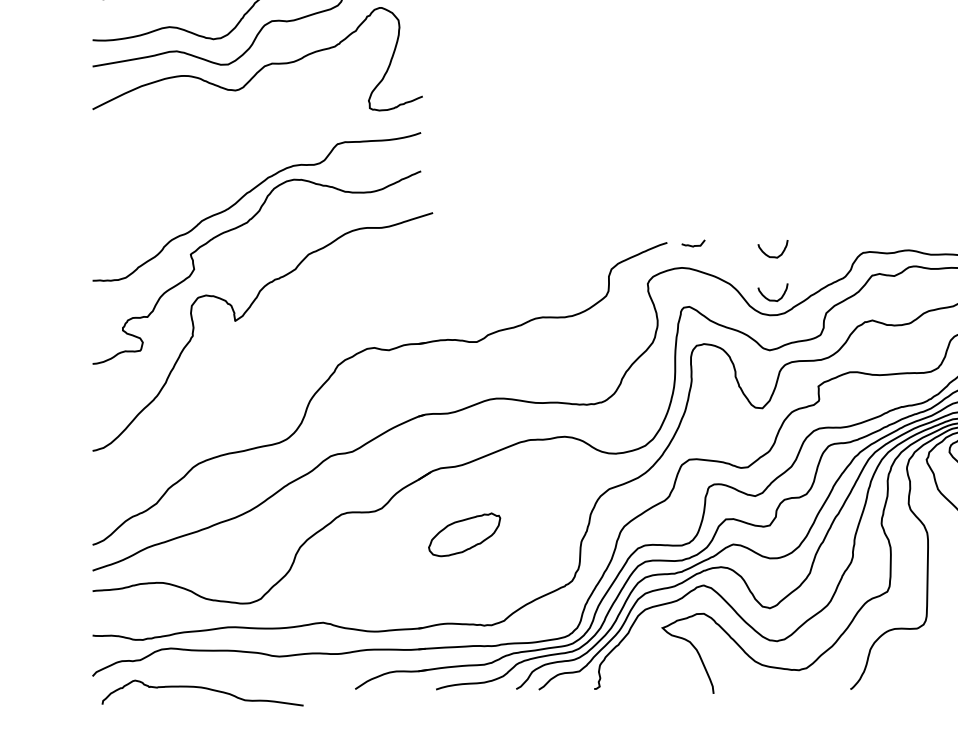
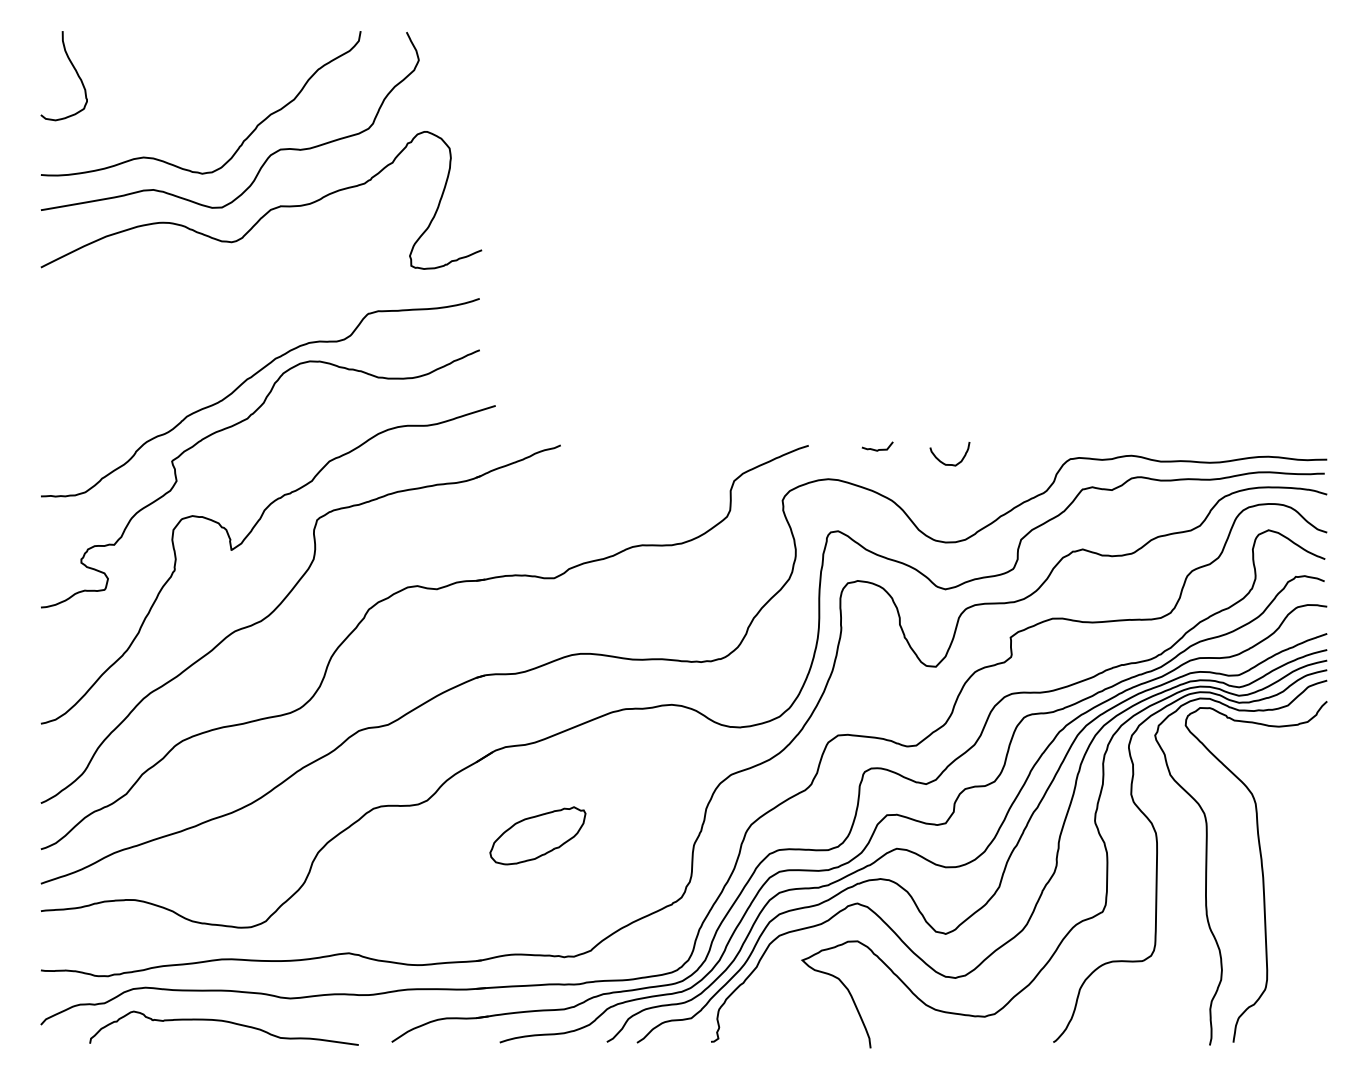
curve: (693, 245) -> (877, 449), moved
curve: (769, 299) -> (945, 521), removed
part: (272, 361) -> (281, 604), added
curve: (203, 688) -> (224, 1022), moved

